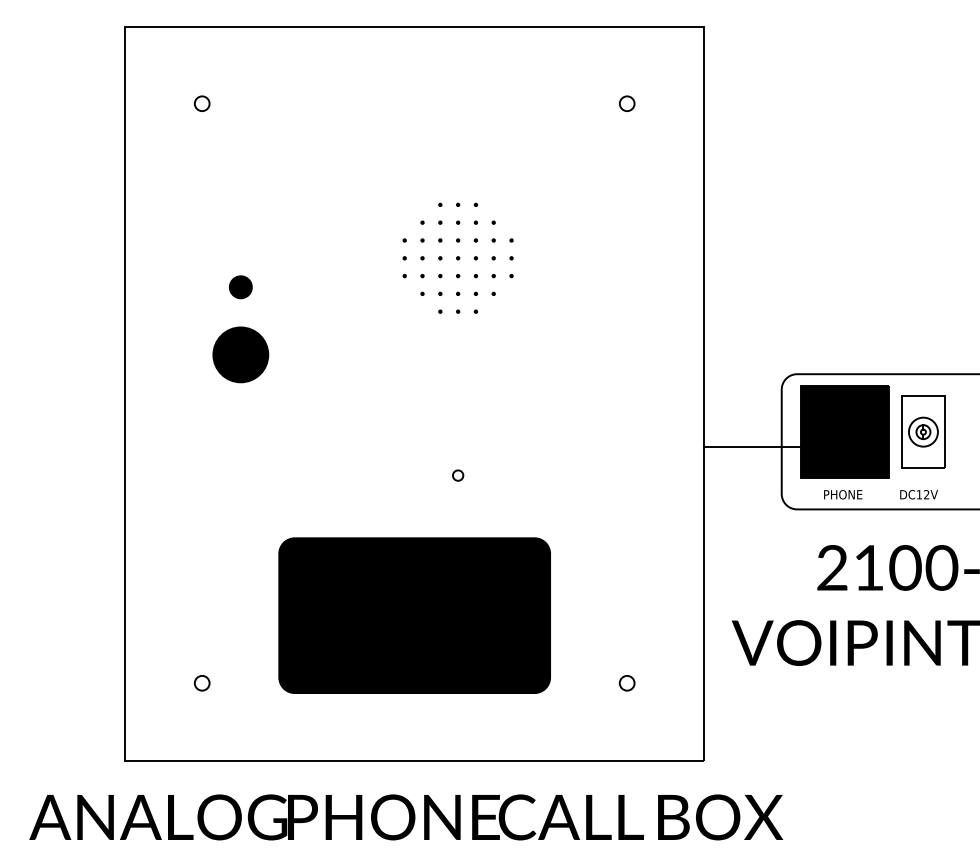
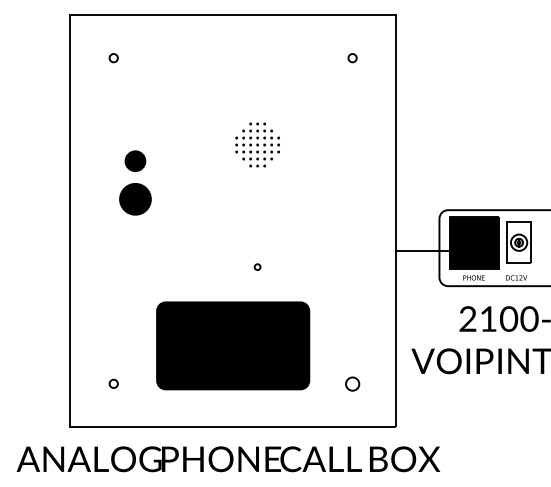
part: (457, 257) -> (257, 144), size x0.7
part: (240, 287) -> (135, 161), size x1.6
circle: (627, 682) -> (352, 383), size x1.6

